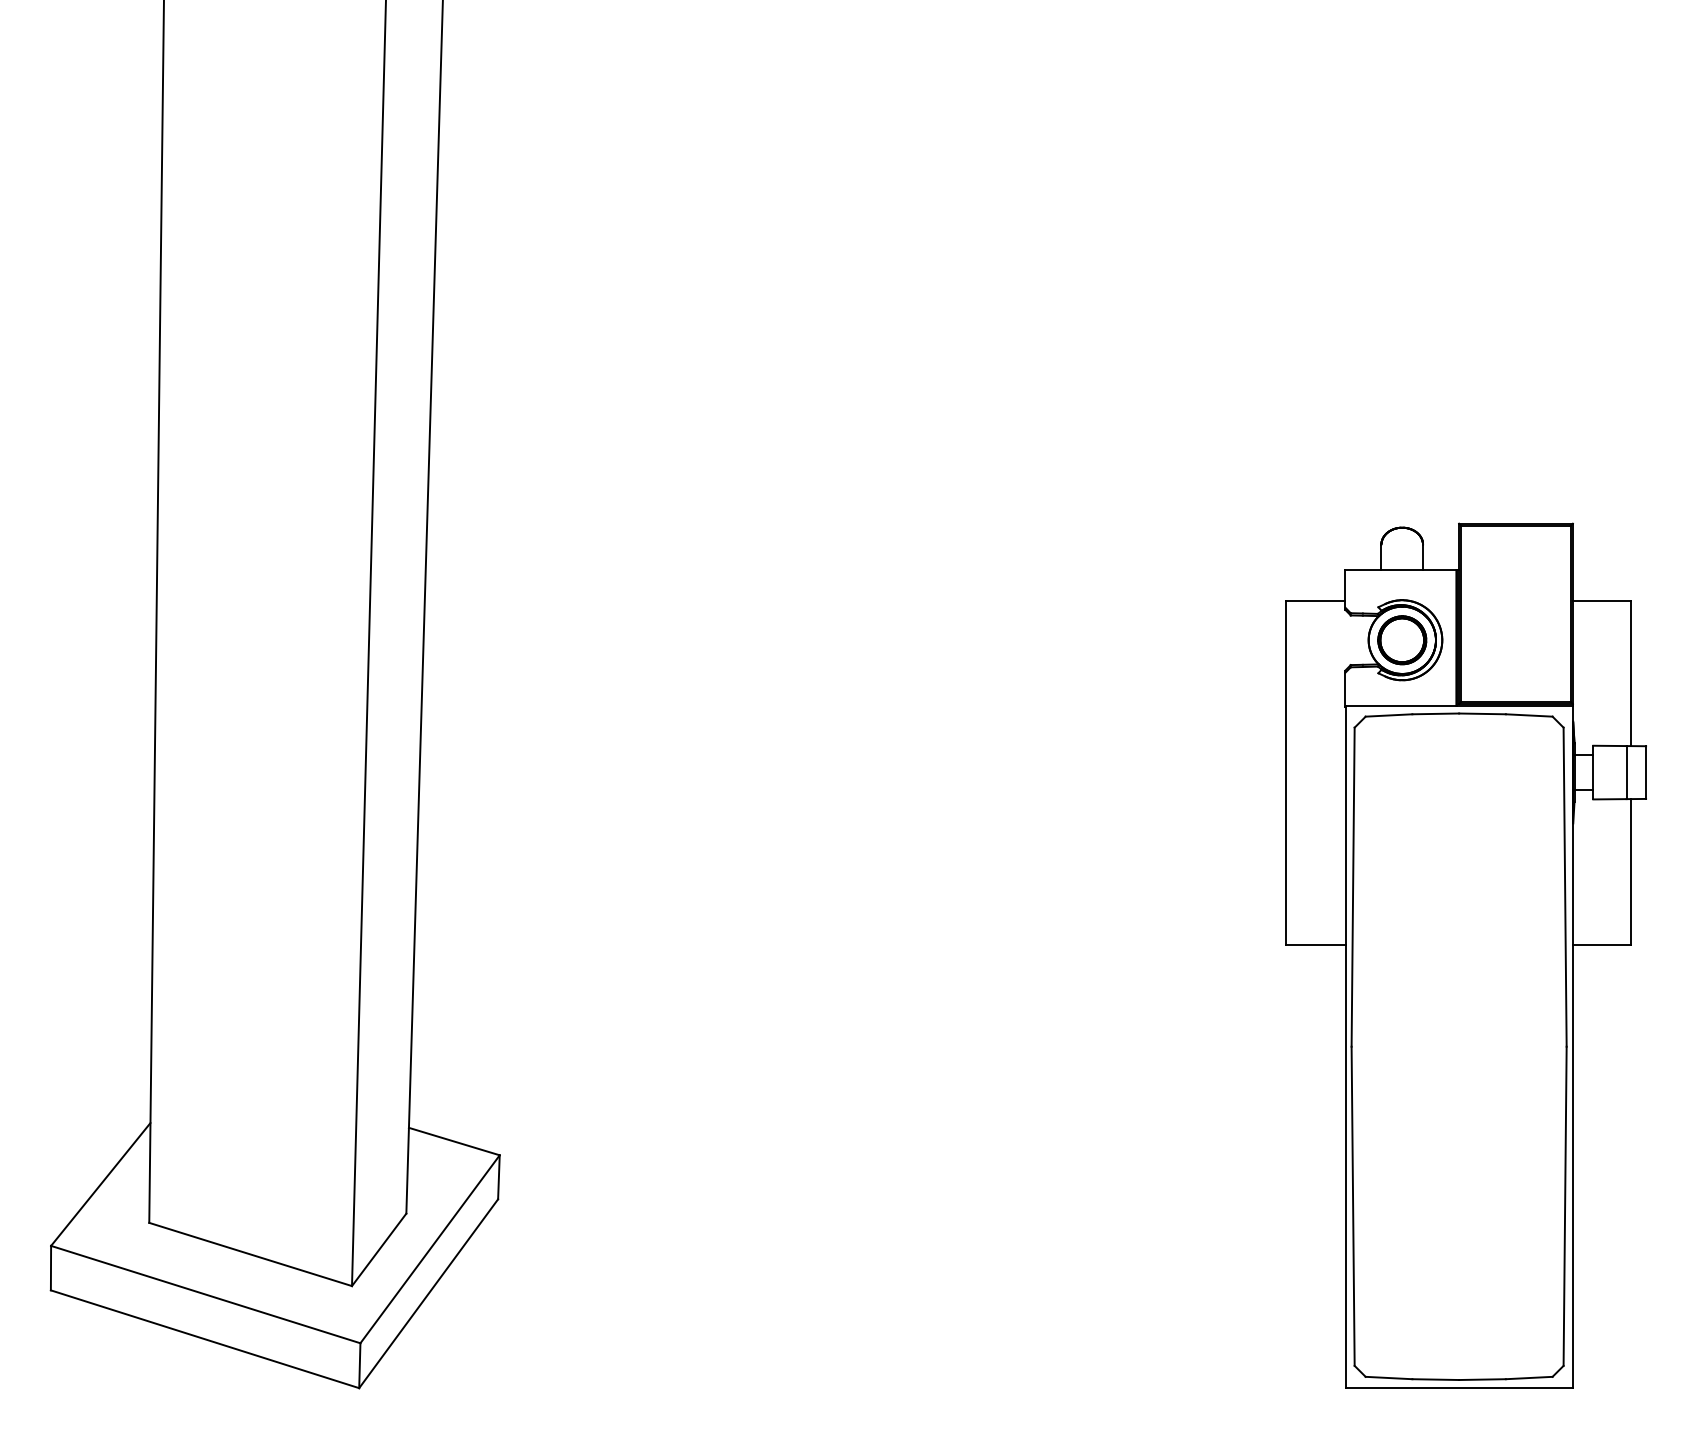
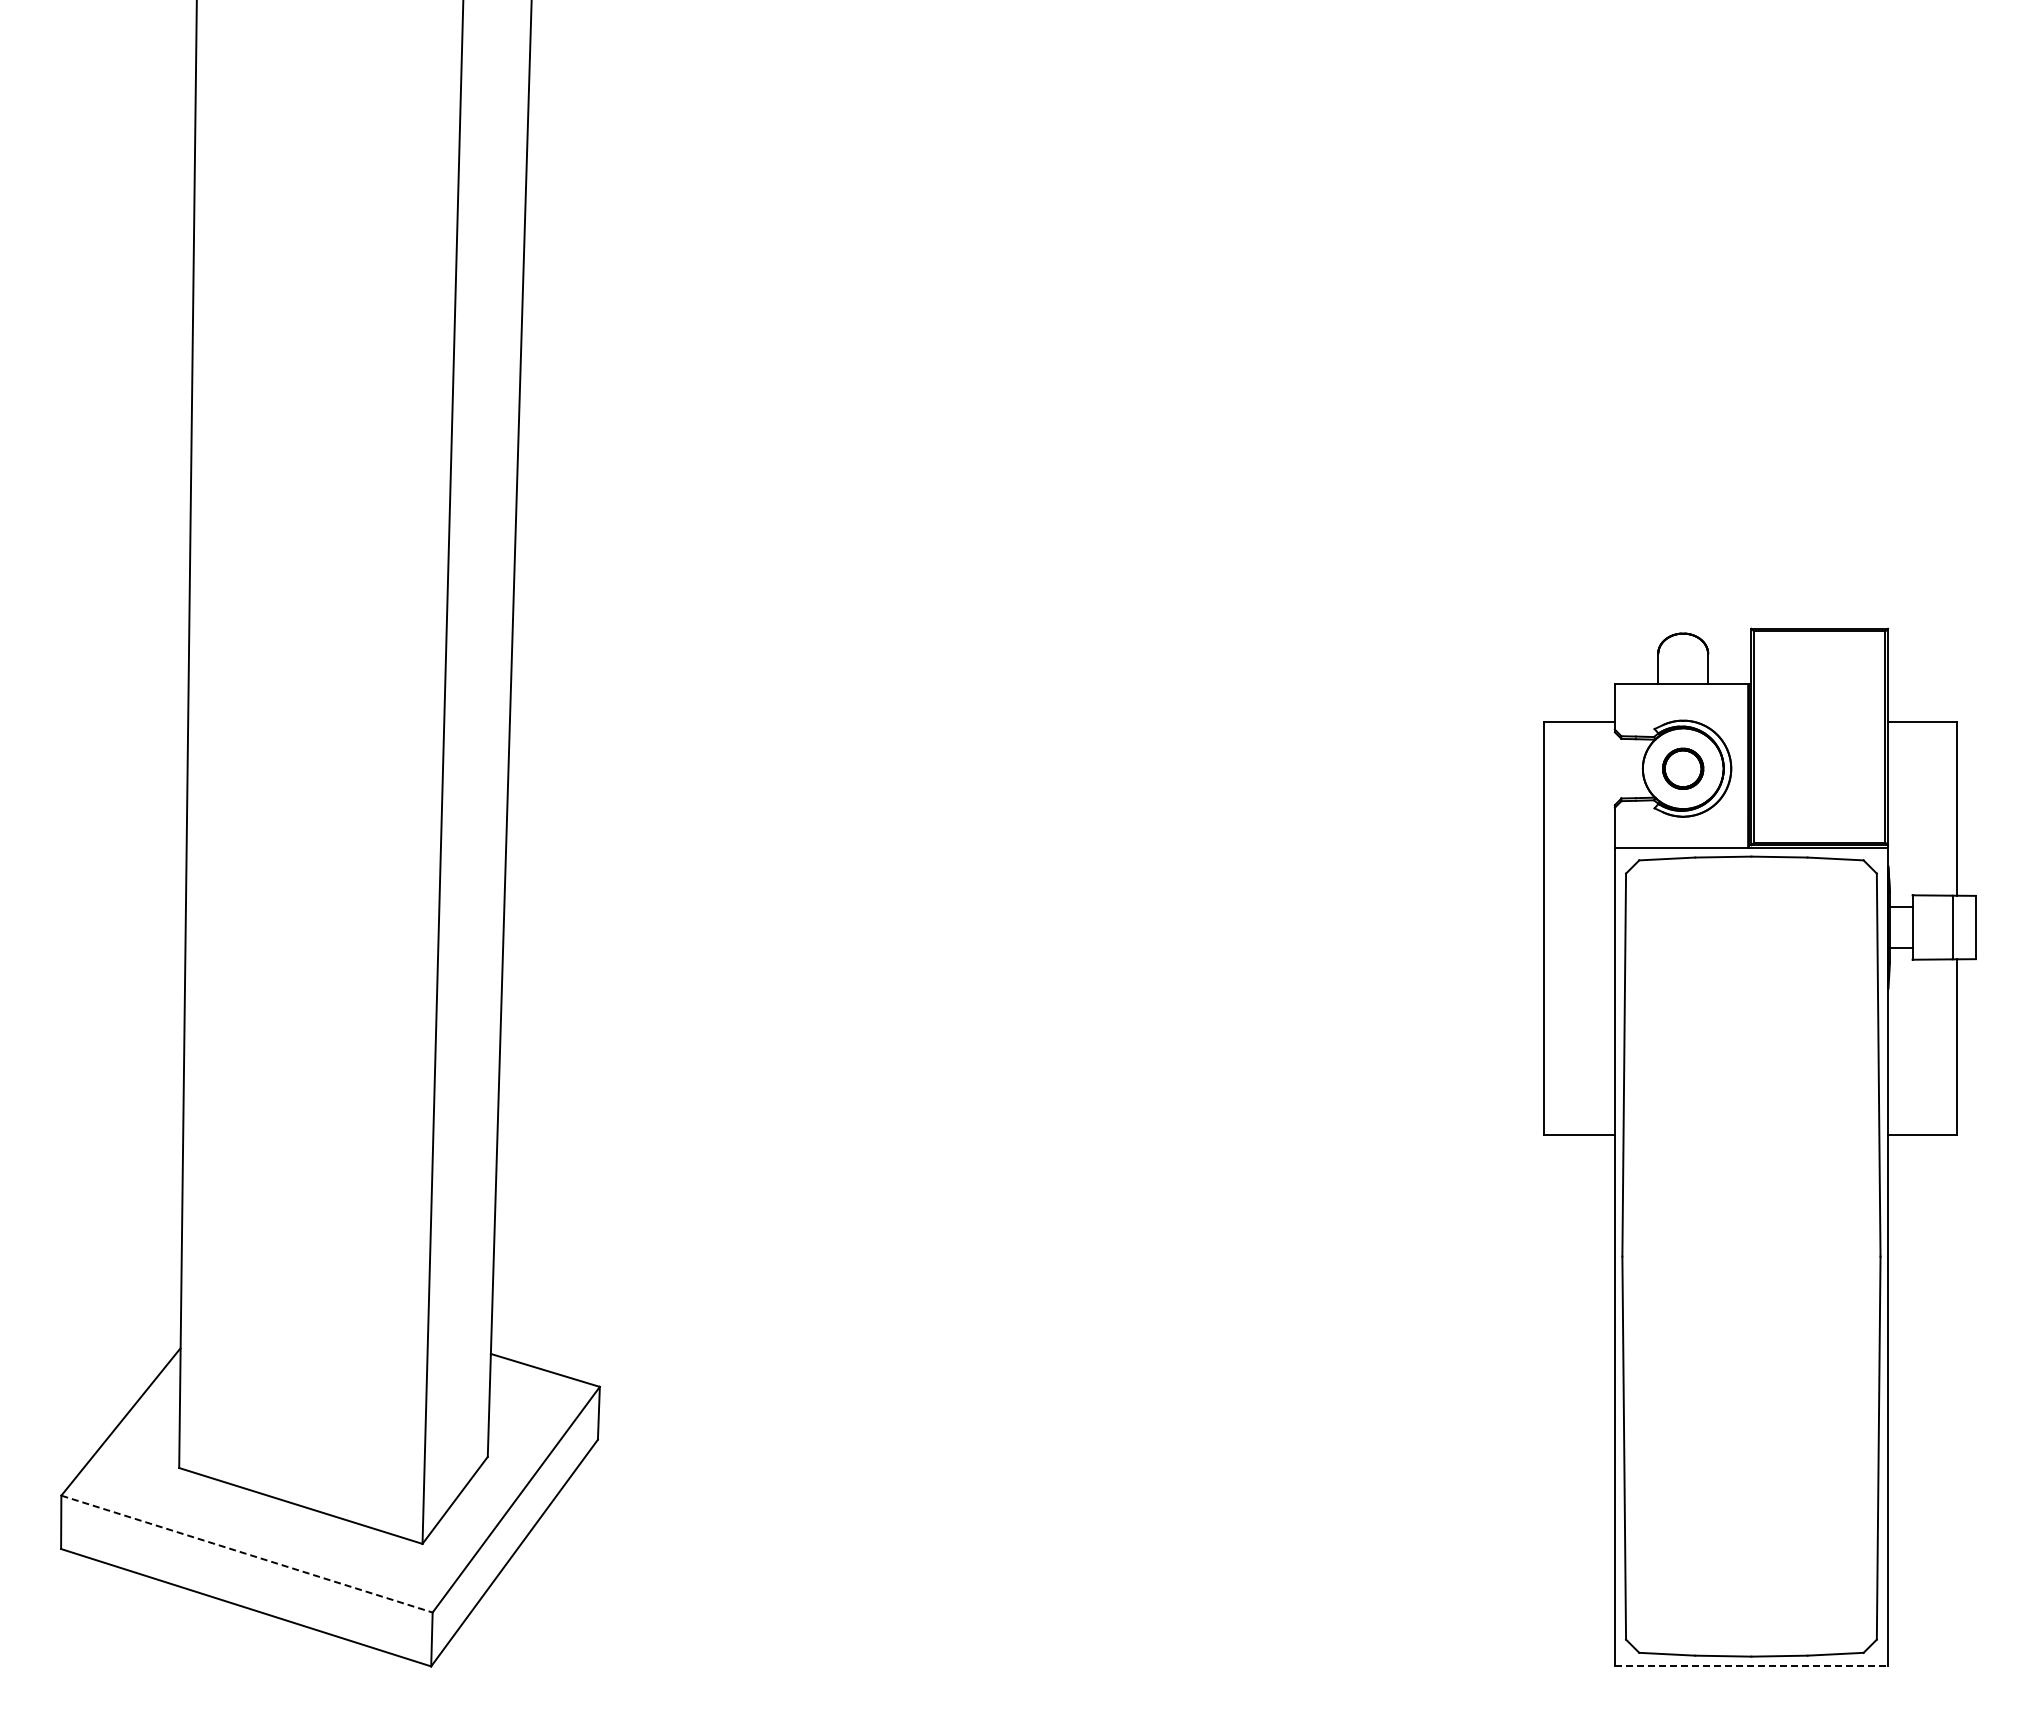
part: (1401, 640) -> (1682, 768), size x0.7
line: (206, 1294) -> (247, 1554), solid -> dashed
line: (1459, 1388) -> (1751, 1666), solid -> dashed

